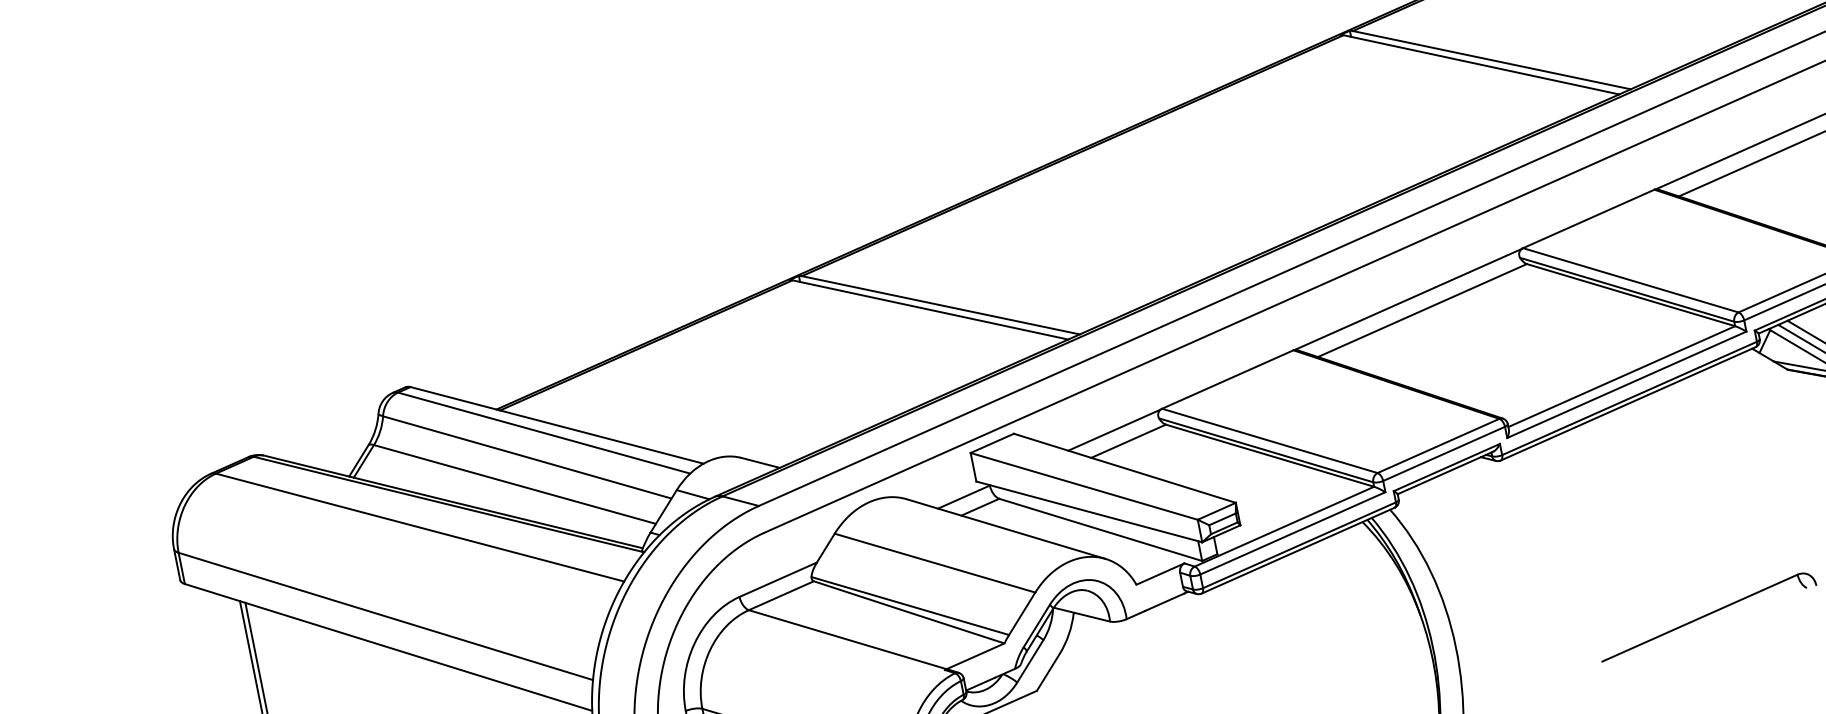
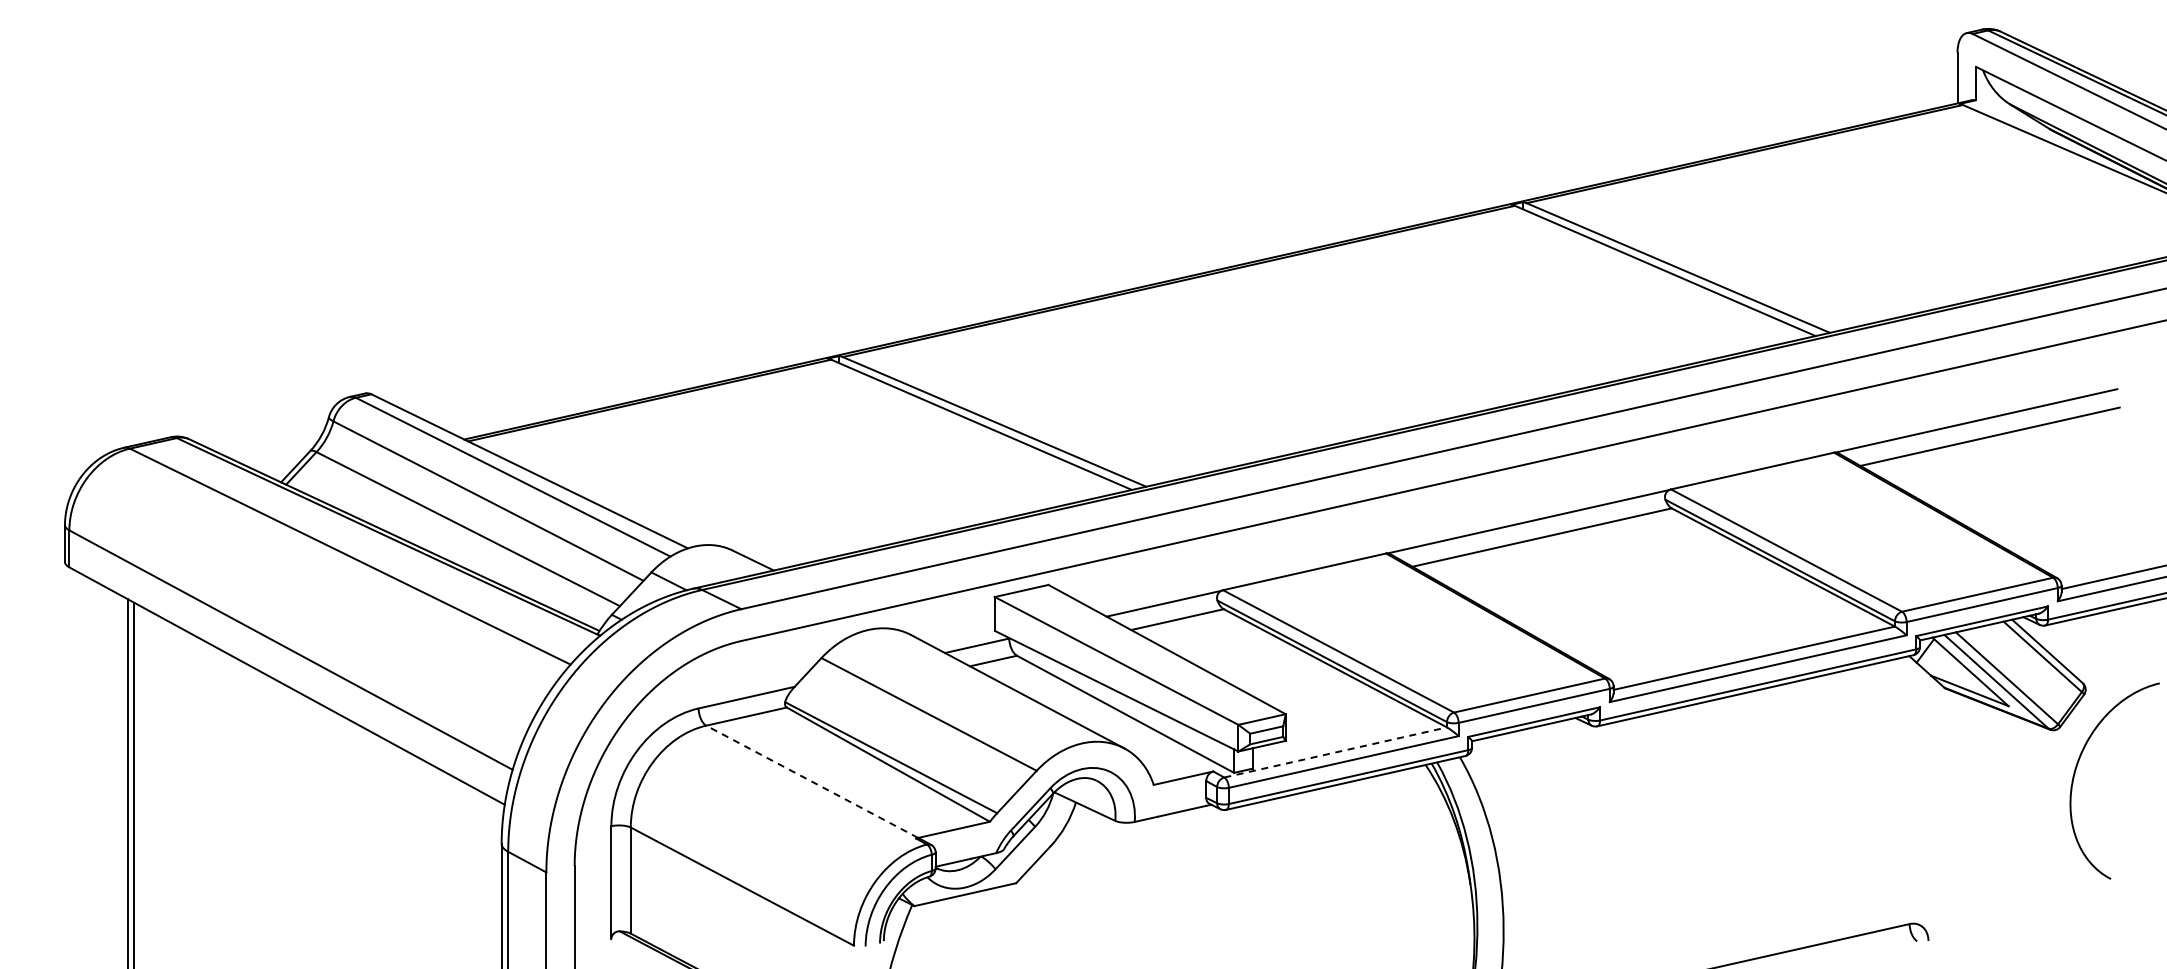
line: (1285, 526) -> (1336, 752), solid -> dashed
line: (847, 639) -> (812, 781), solid -> dashed

